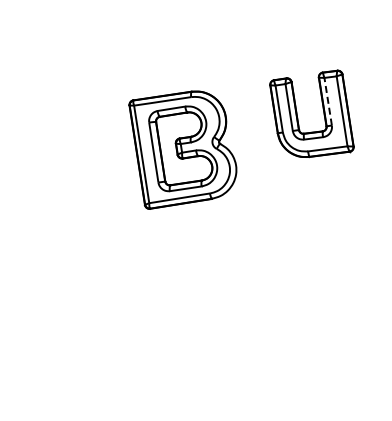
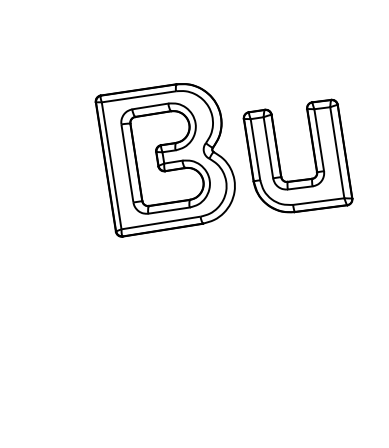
line: (328, 101) -> (319, 139), dashed -> solid
part: (182, 149) -> (164, 159), moved

